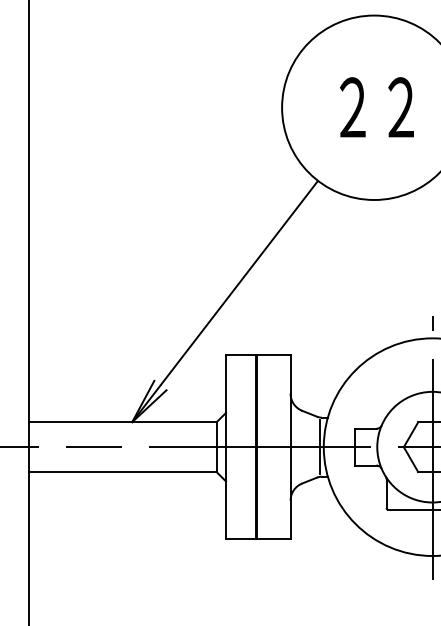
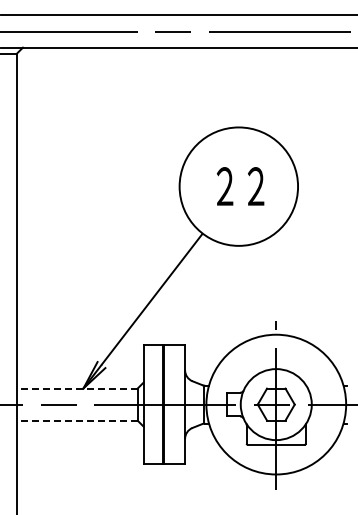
line: (121, 422) -> (76, 388), solid -> dashed
line: (121, 471) -> (76, 420), solid -> dashed

